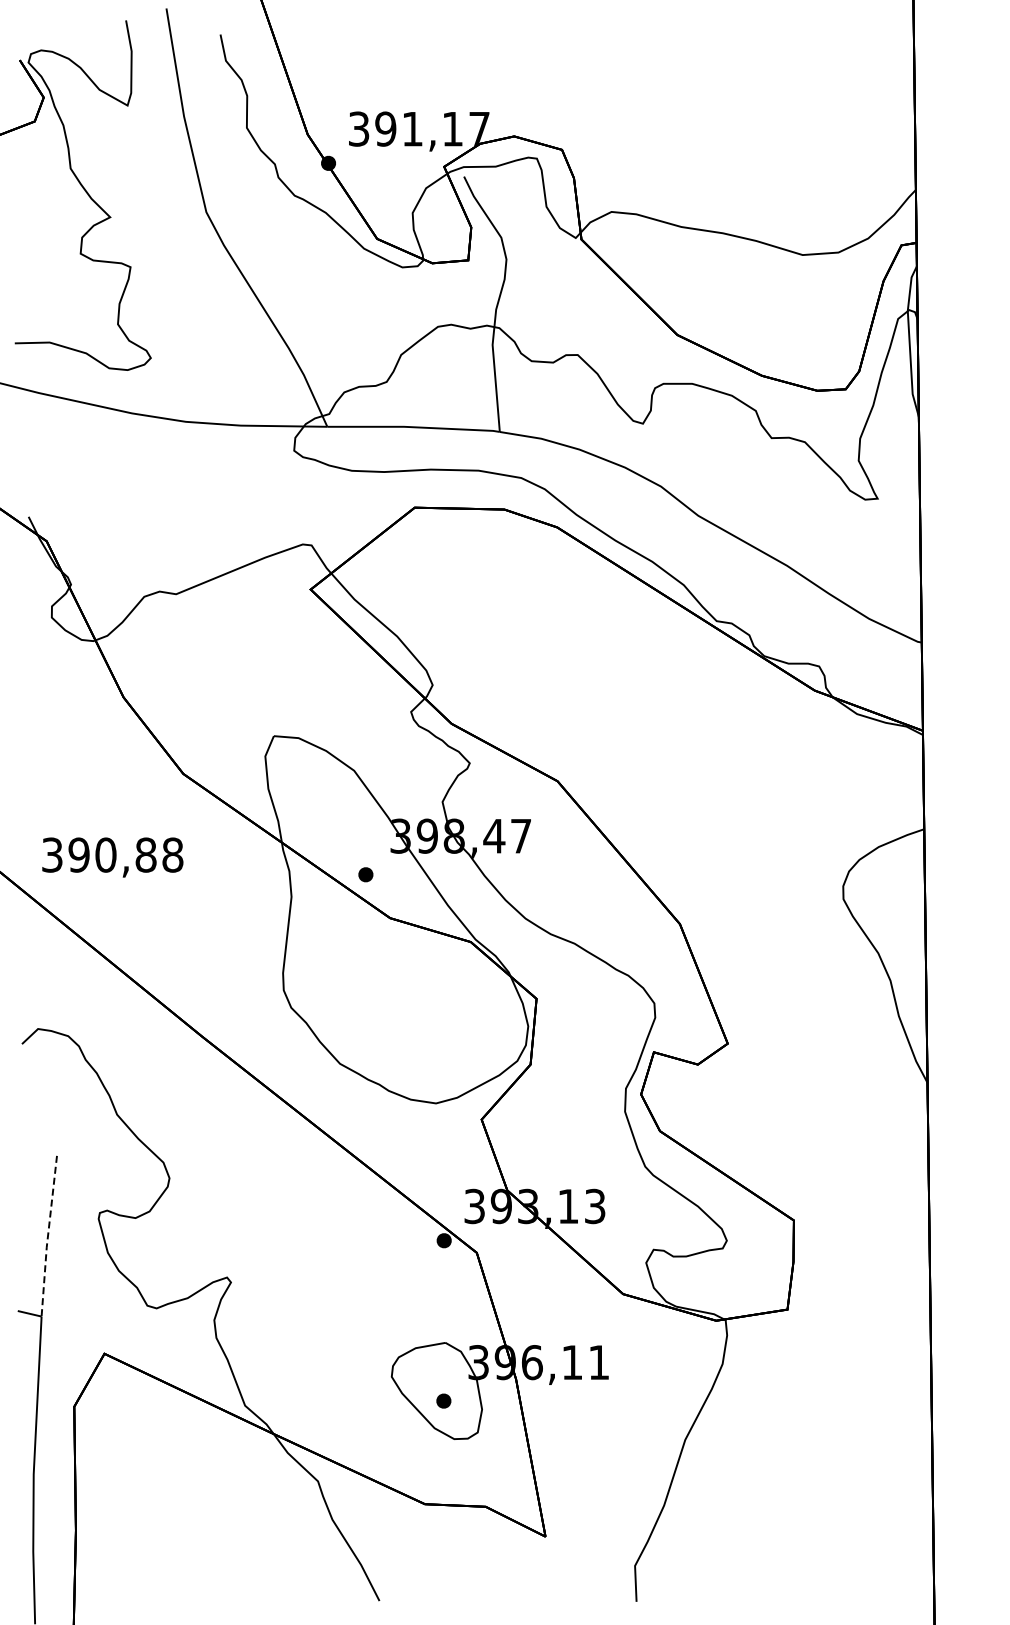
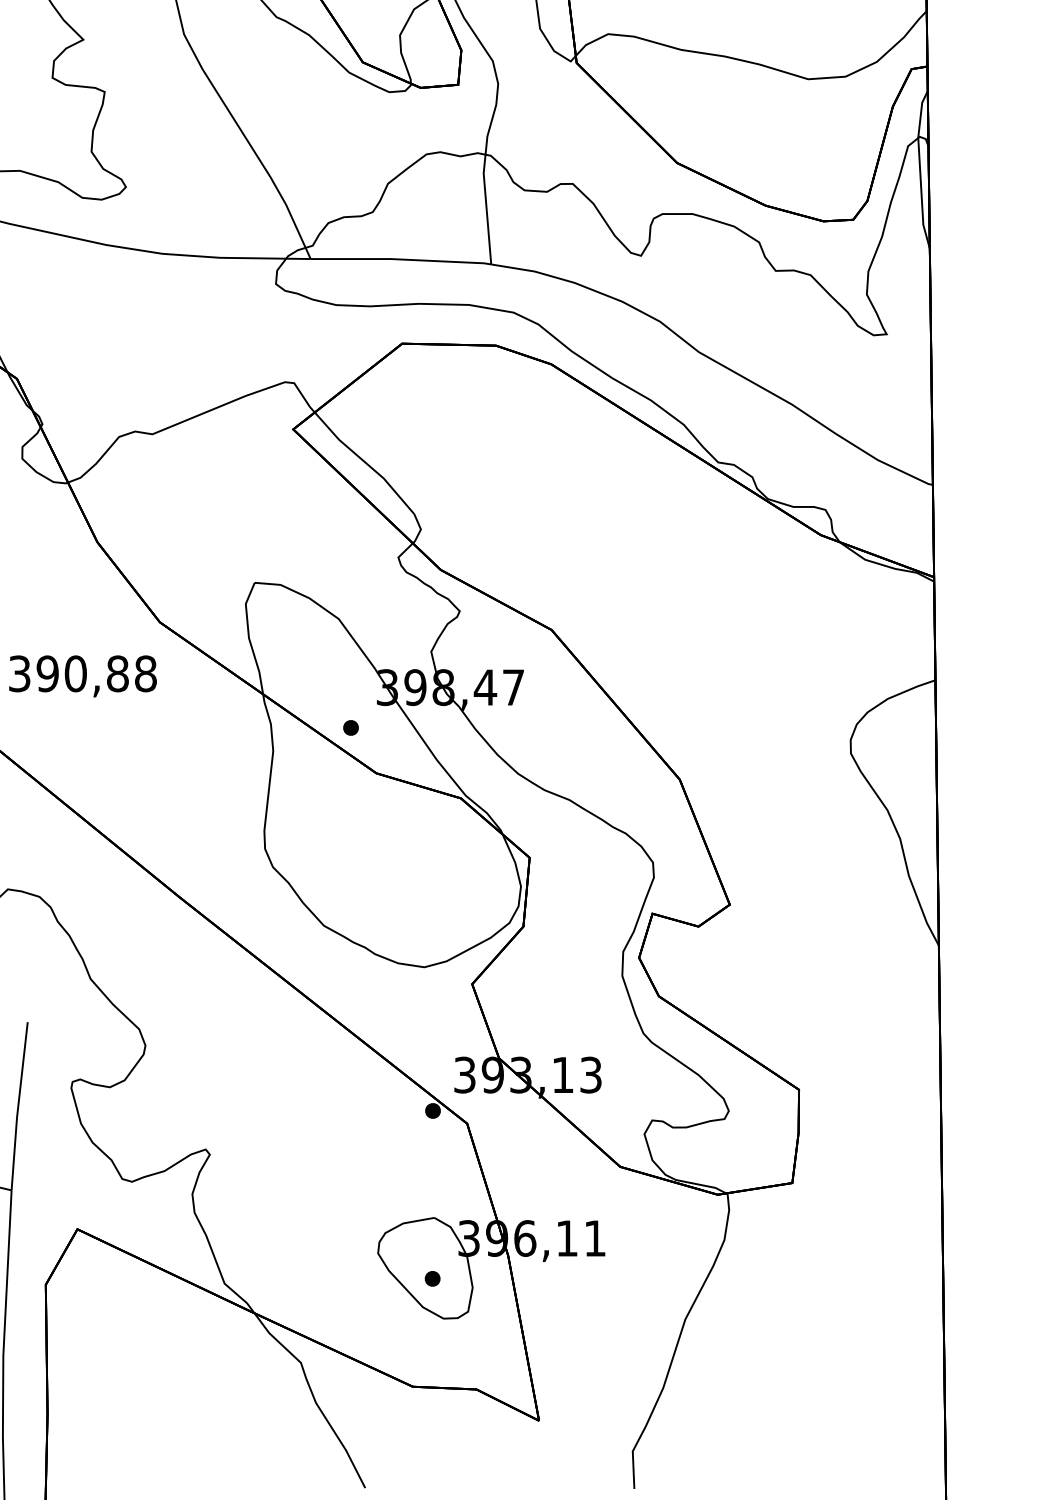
text: (112, 857) -> (82, 676), moved
line: (47, 1237) -> (17, 1107), dashed -> solid

